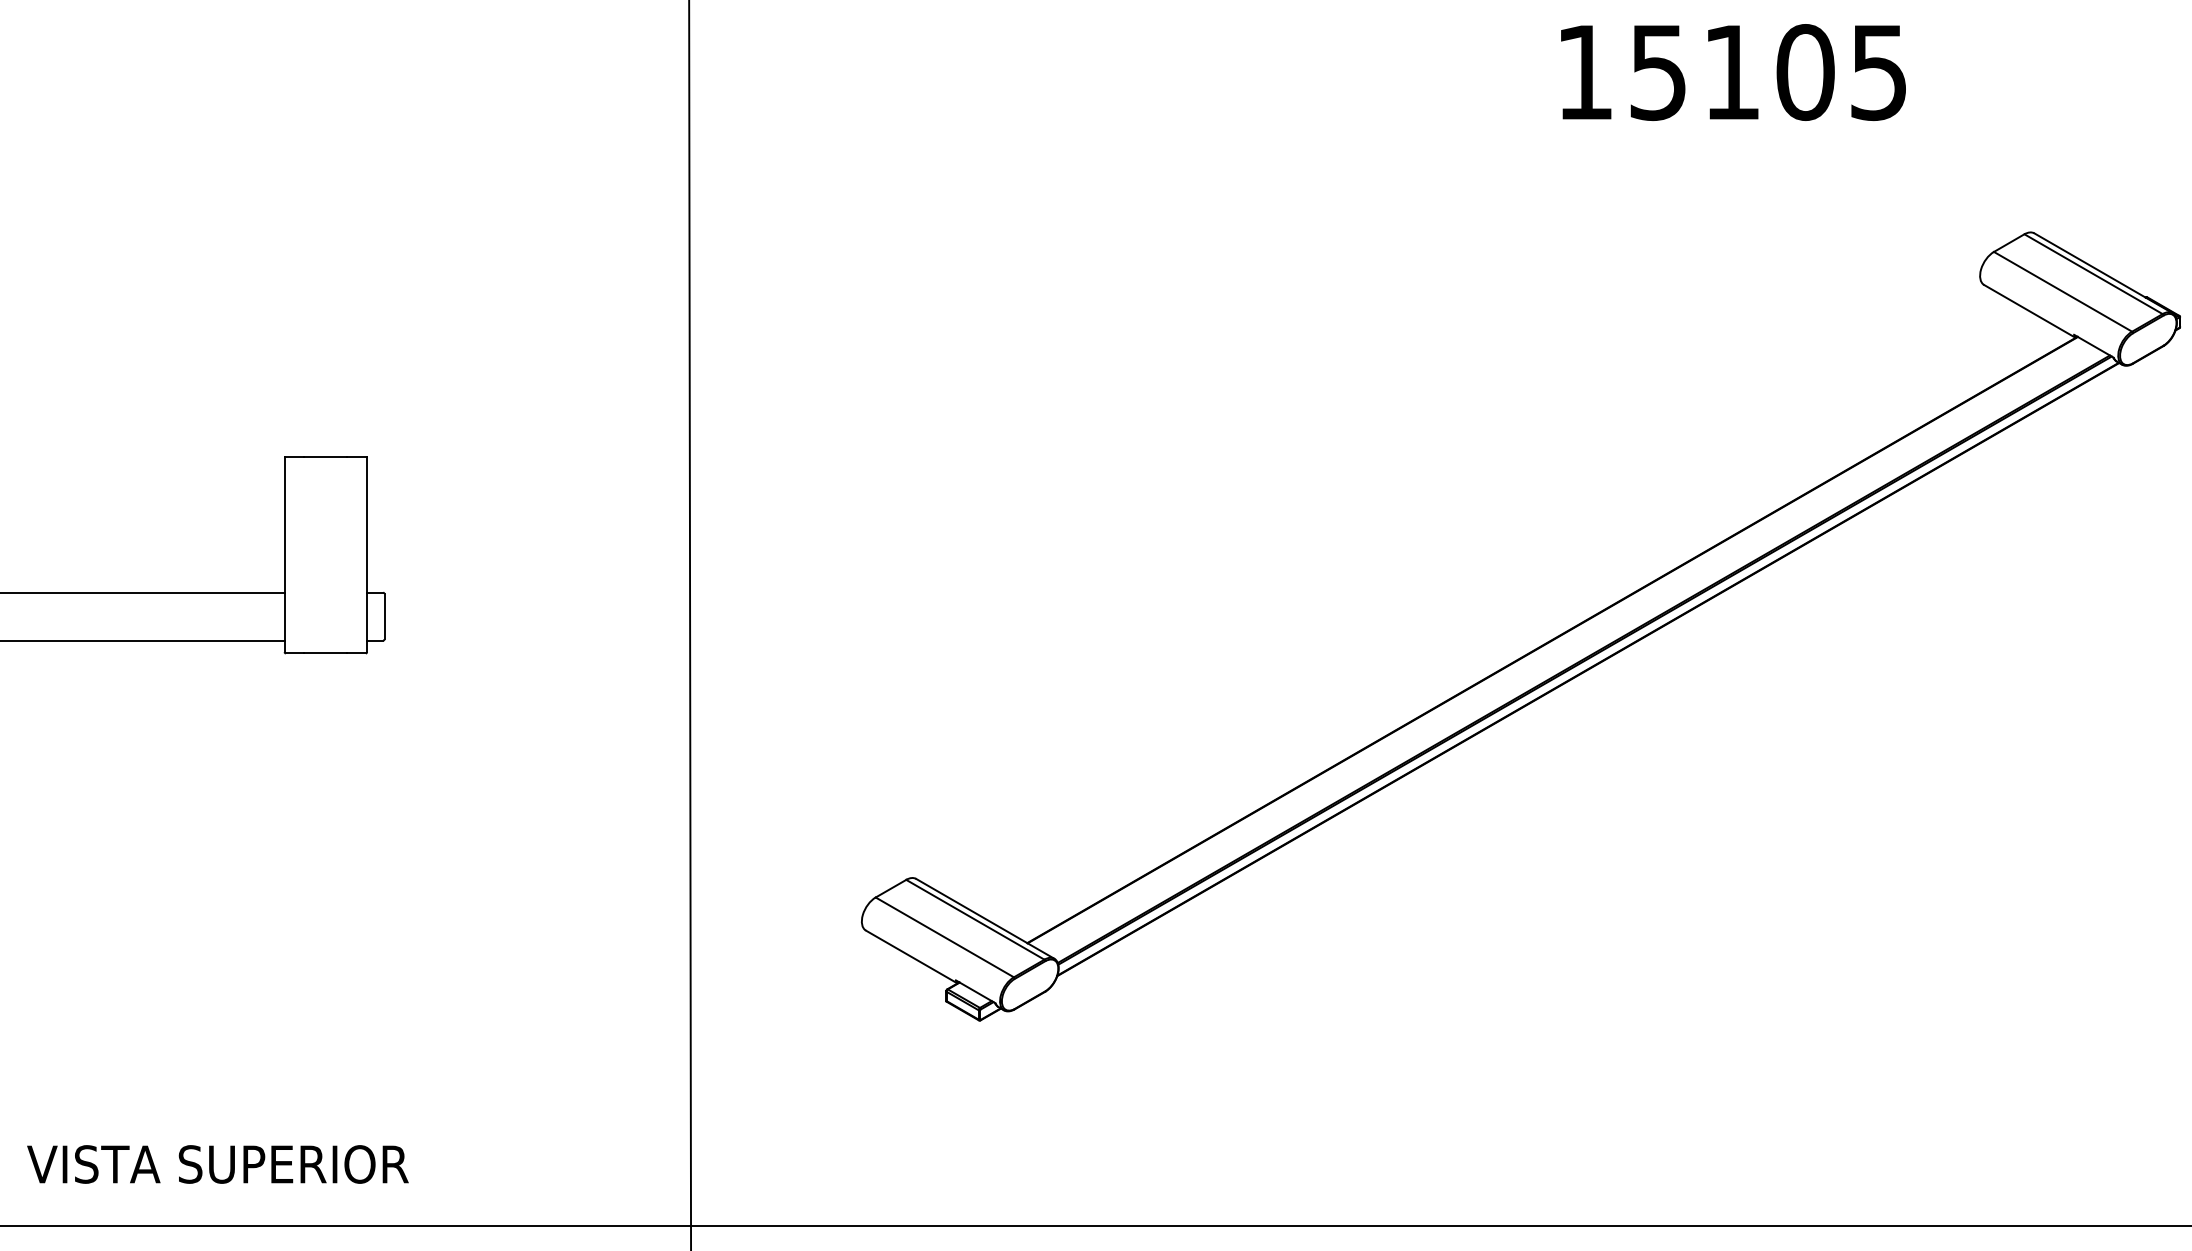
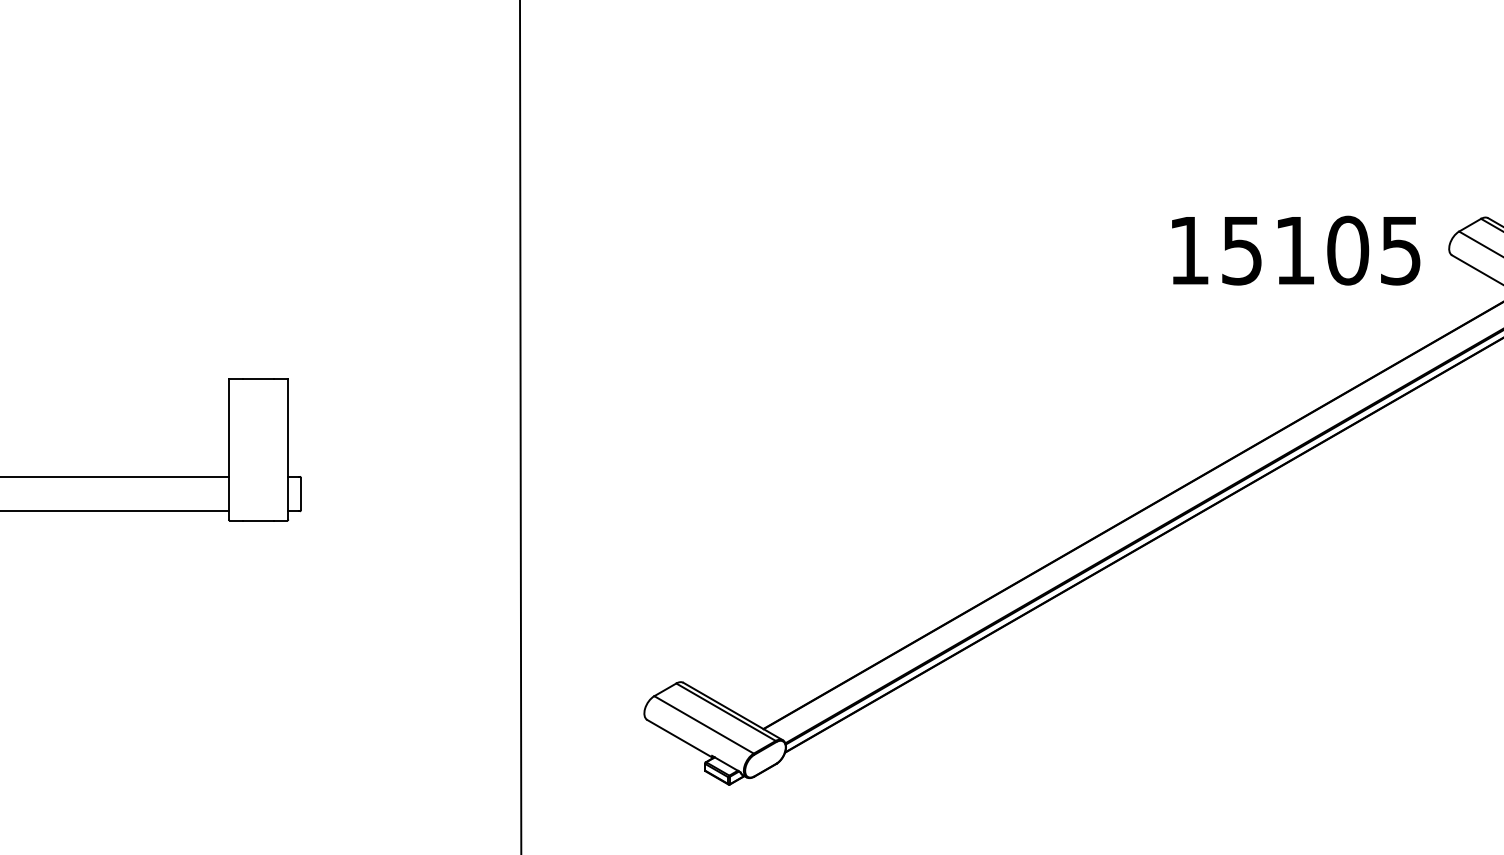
text: (1733, 72) -> (1296, 250), moved

